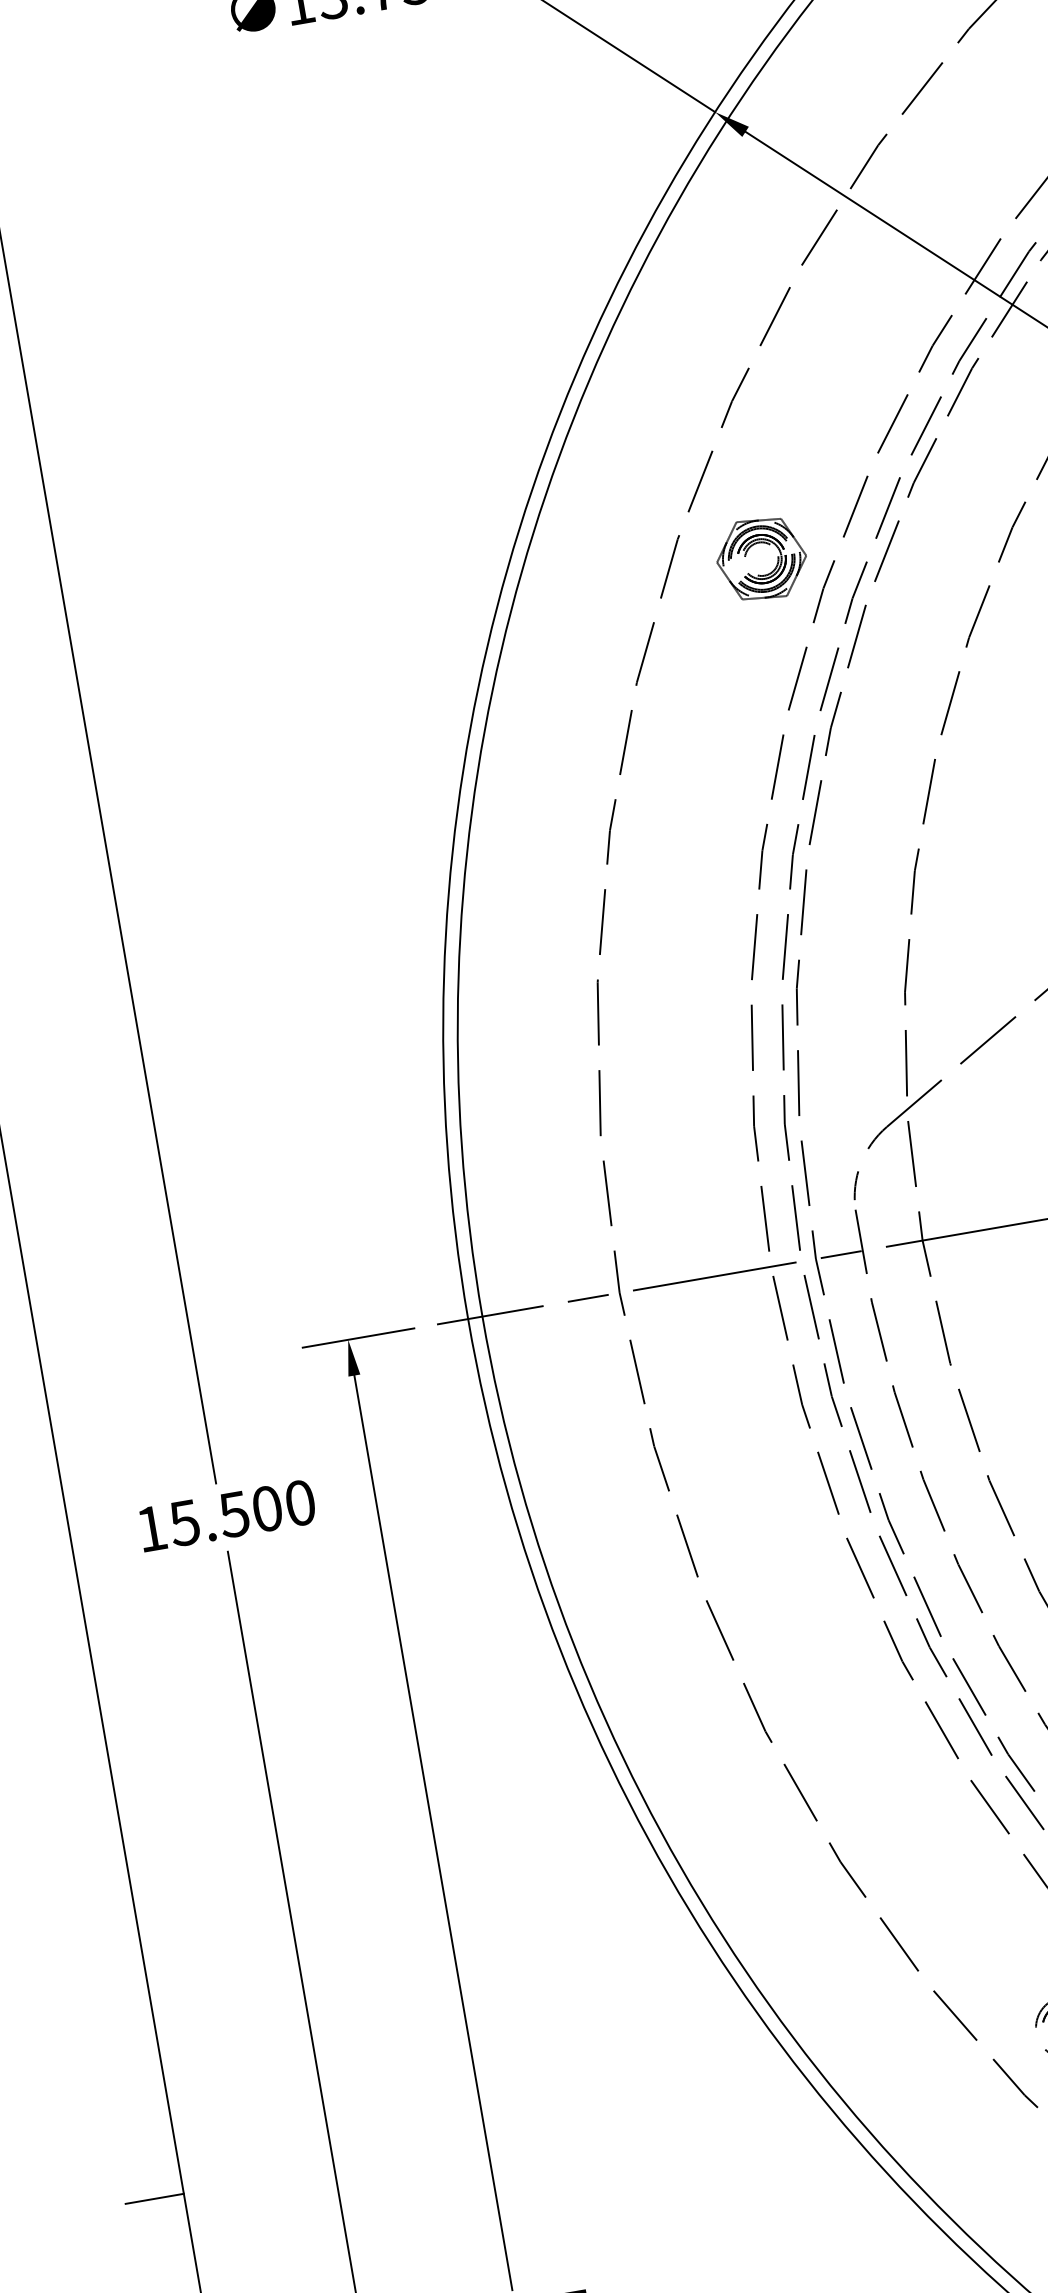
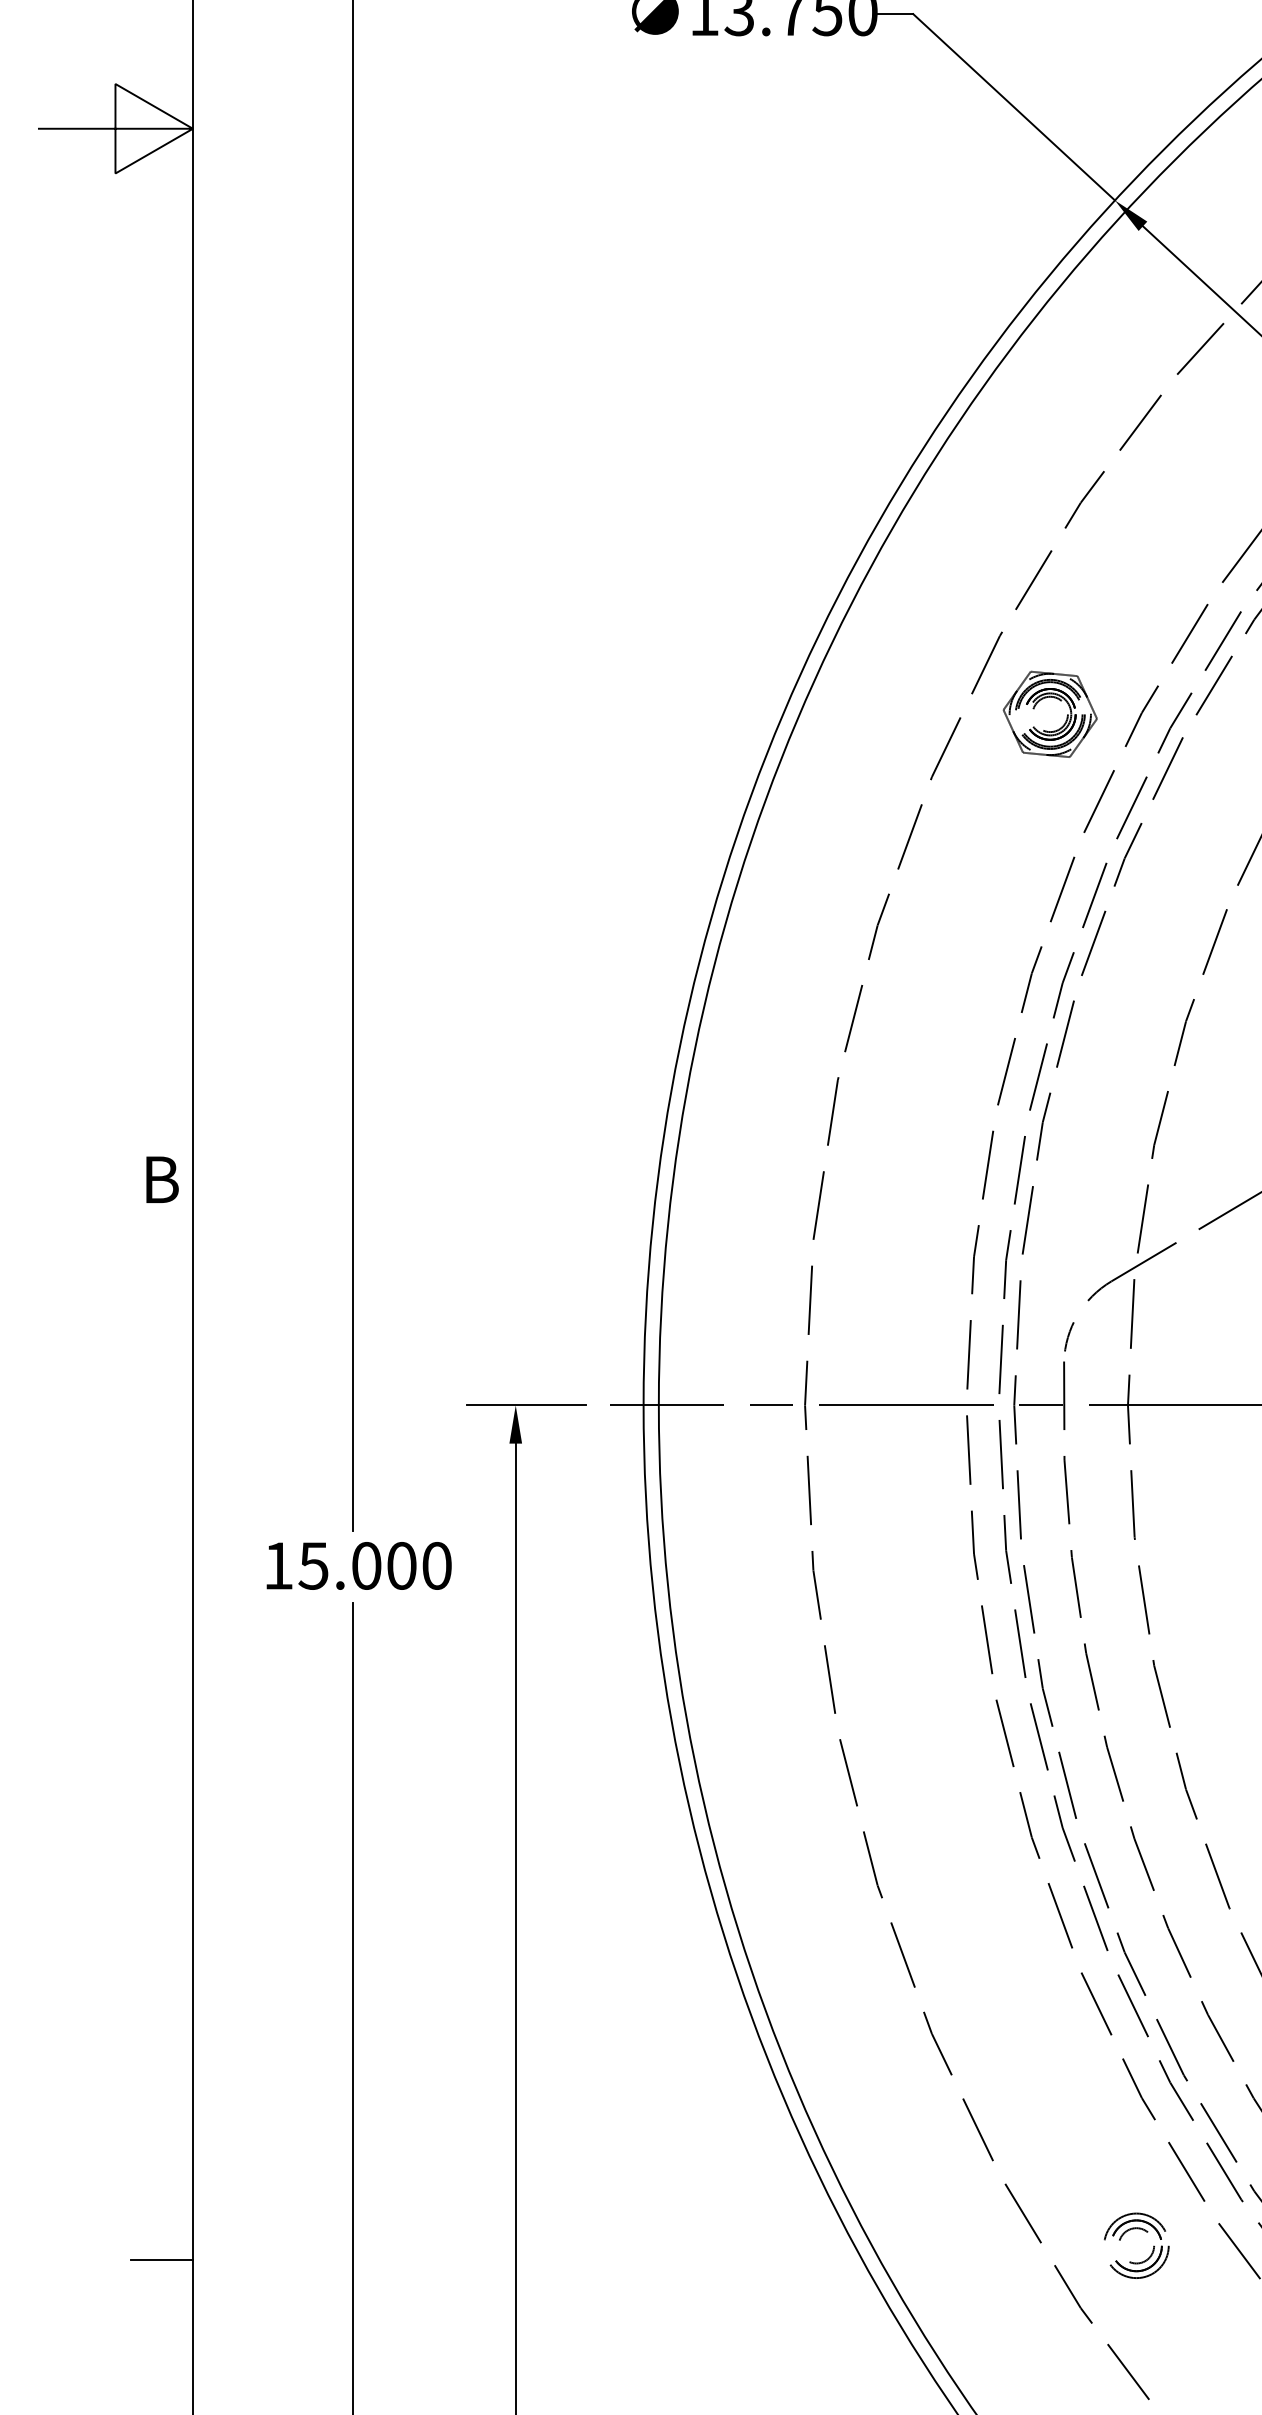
part: (760, 558) -> (1049, 713), moved
text: (234, 1514) -> (366, 1565), 15.500 -> 15.000

